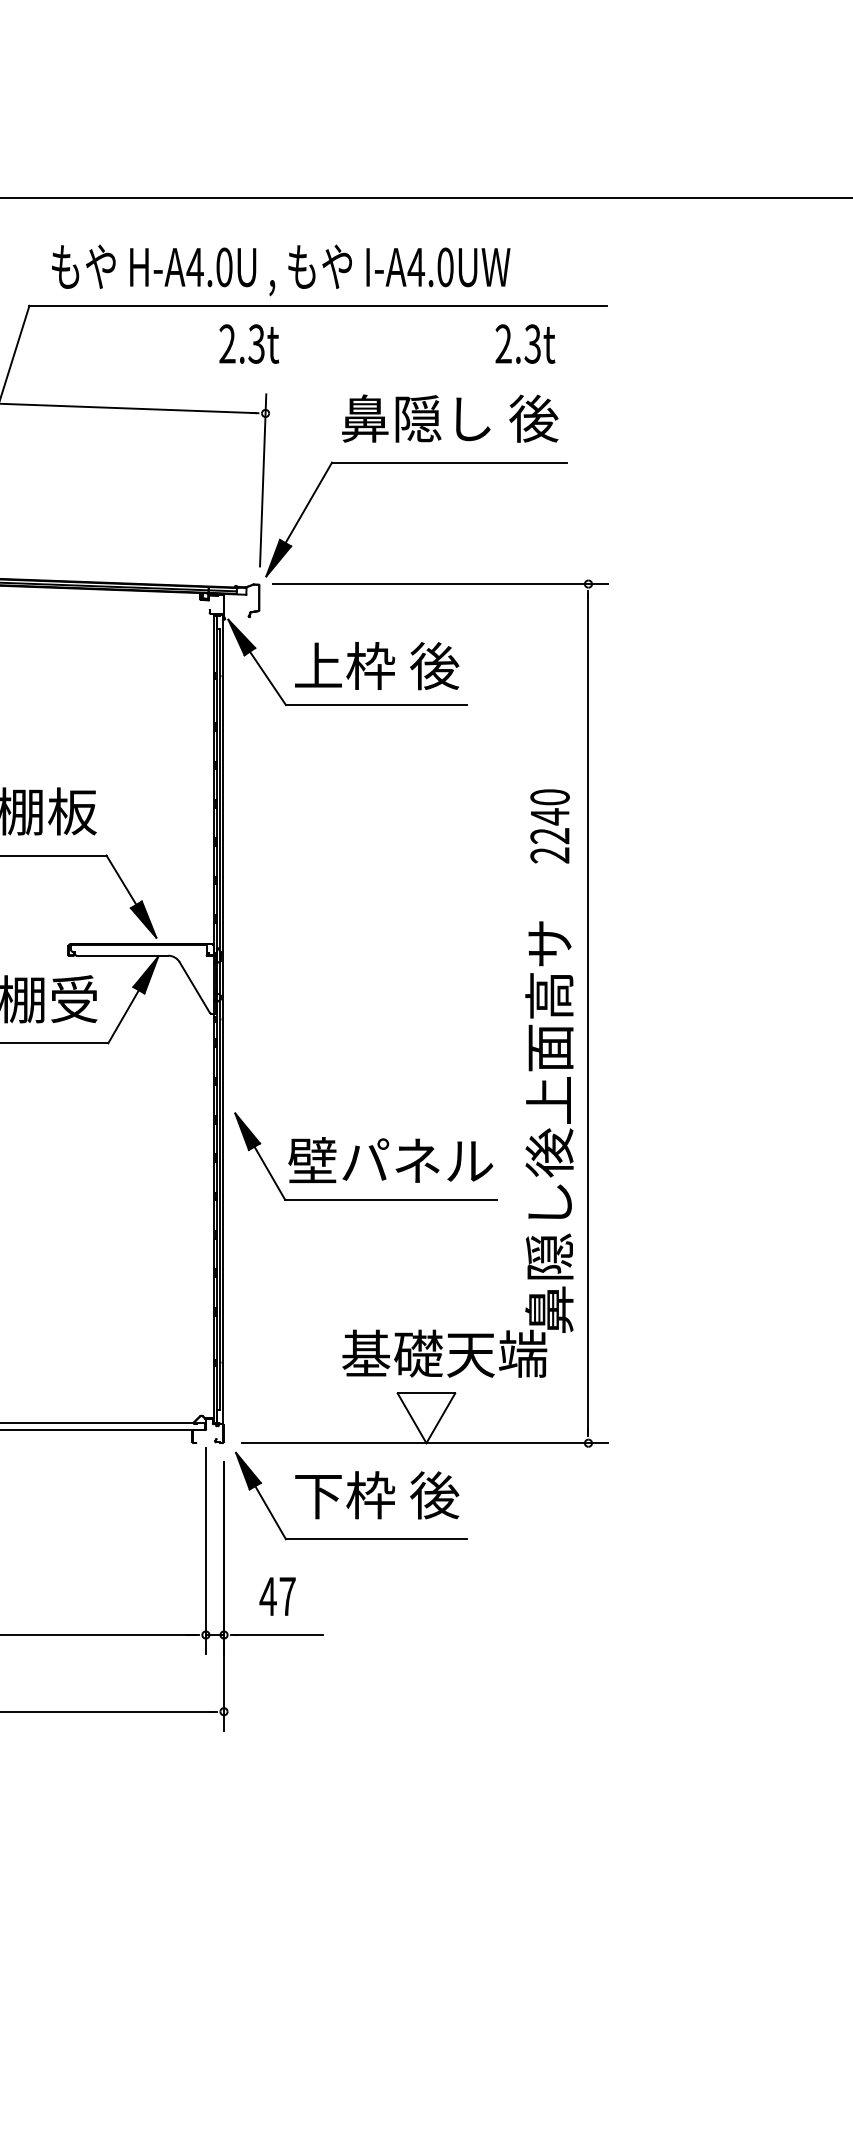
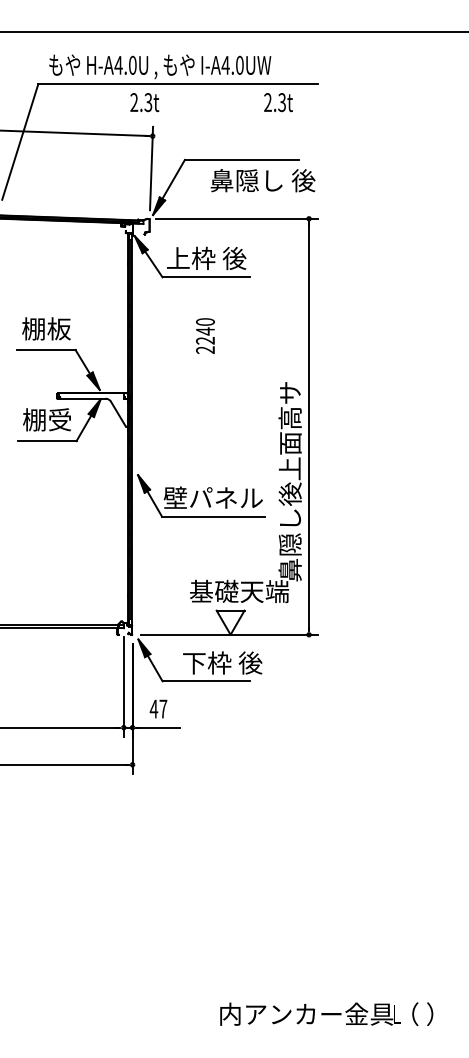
text: (448, 418) -> (262, 180), moved
text: (550, 825) -> (205, 335), moved
text: (376, 1494) -> (222, 662), moved

